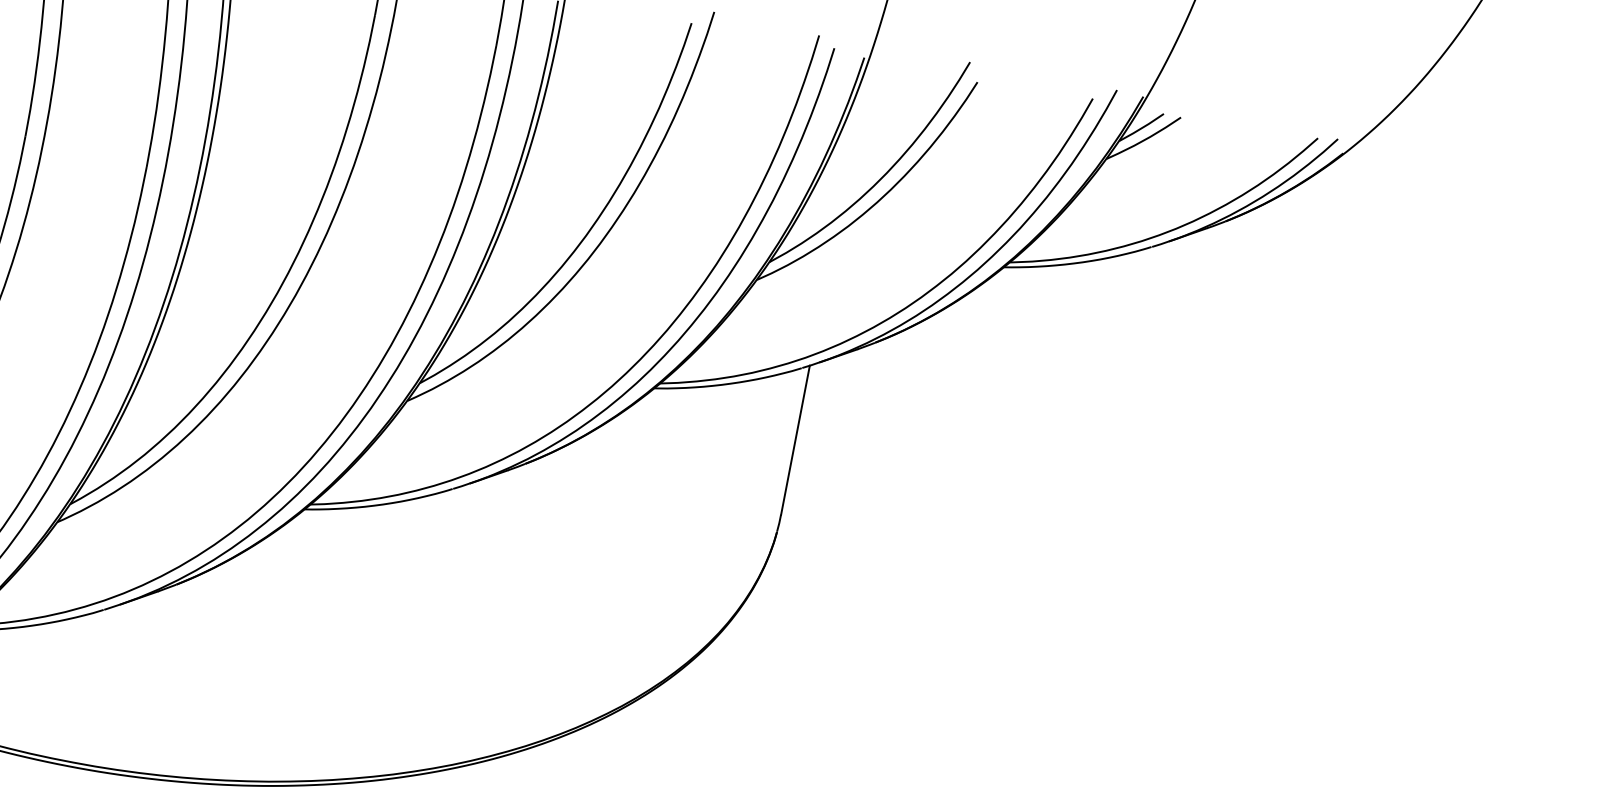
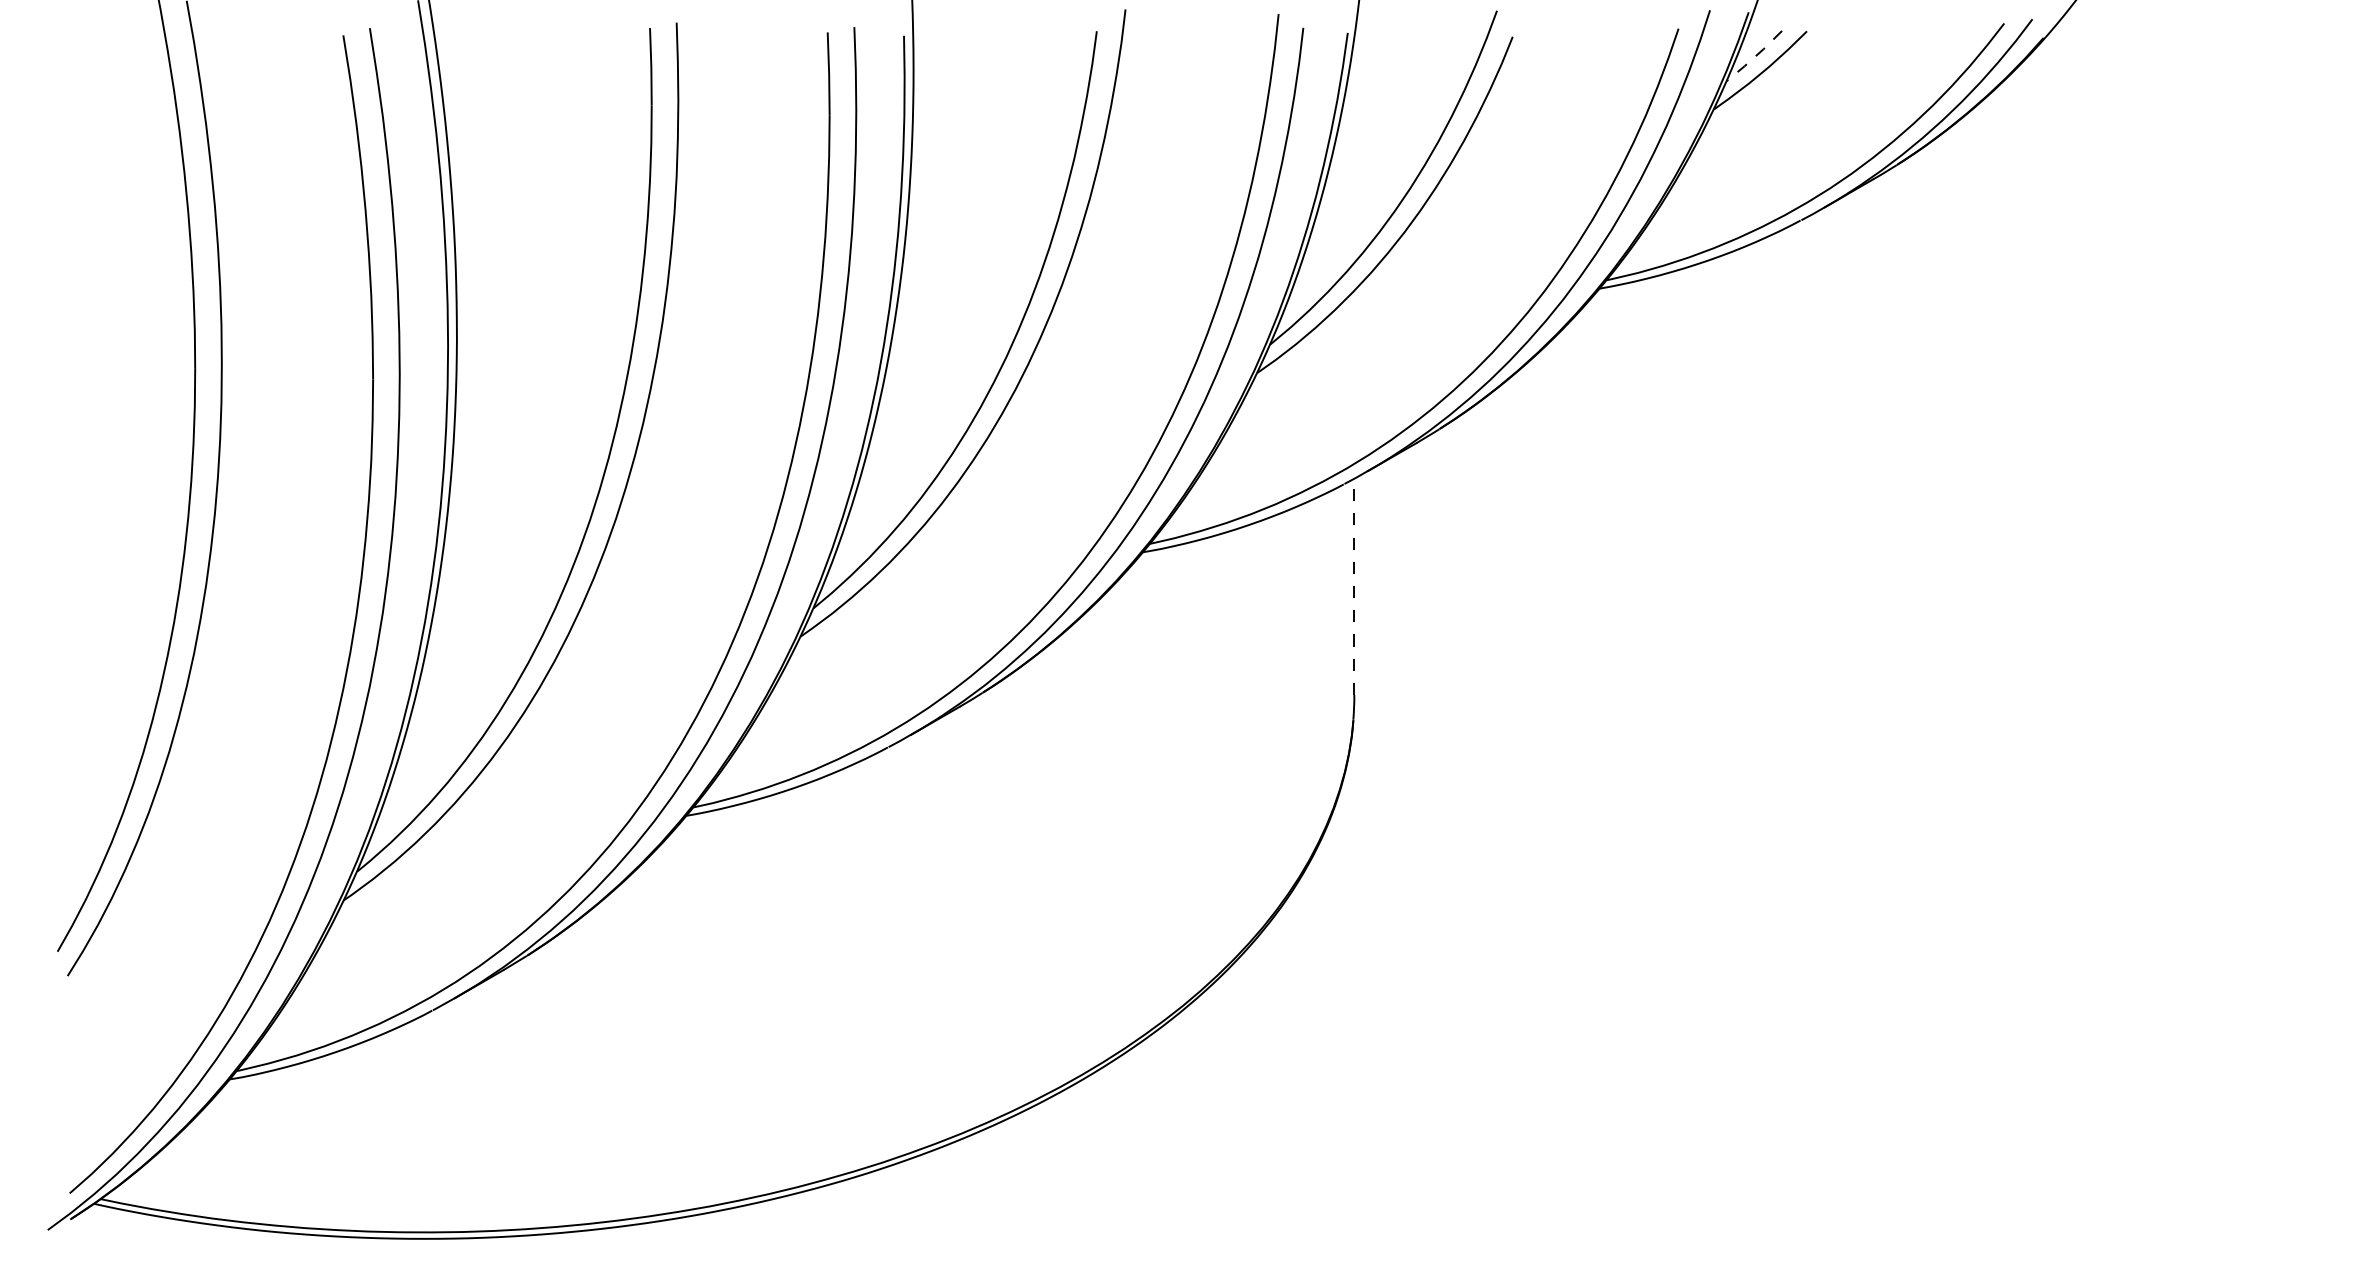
line: (1141, 128) -> (1754, 57), solid -> dashed
line: (795, 440) -> (1354, 586), solid -> dashed

